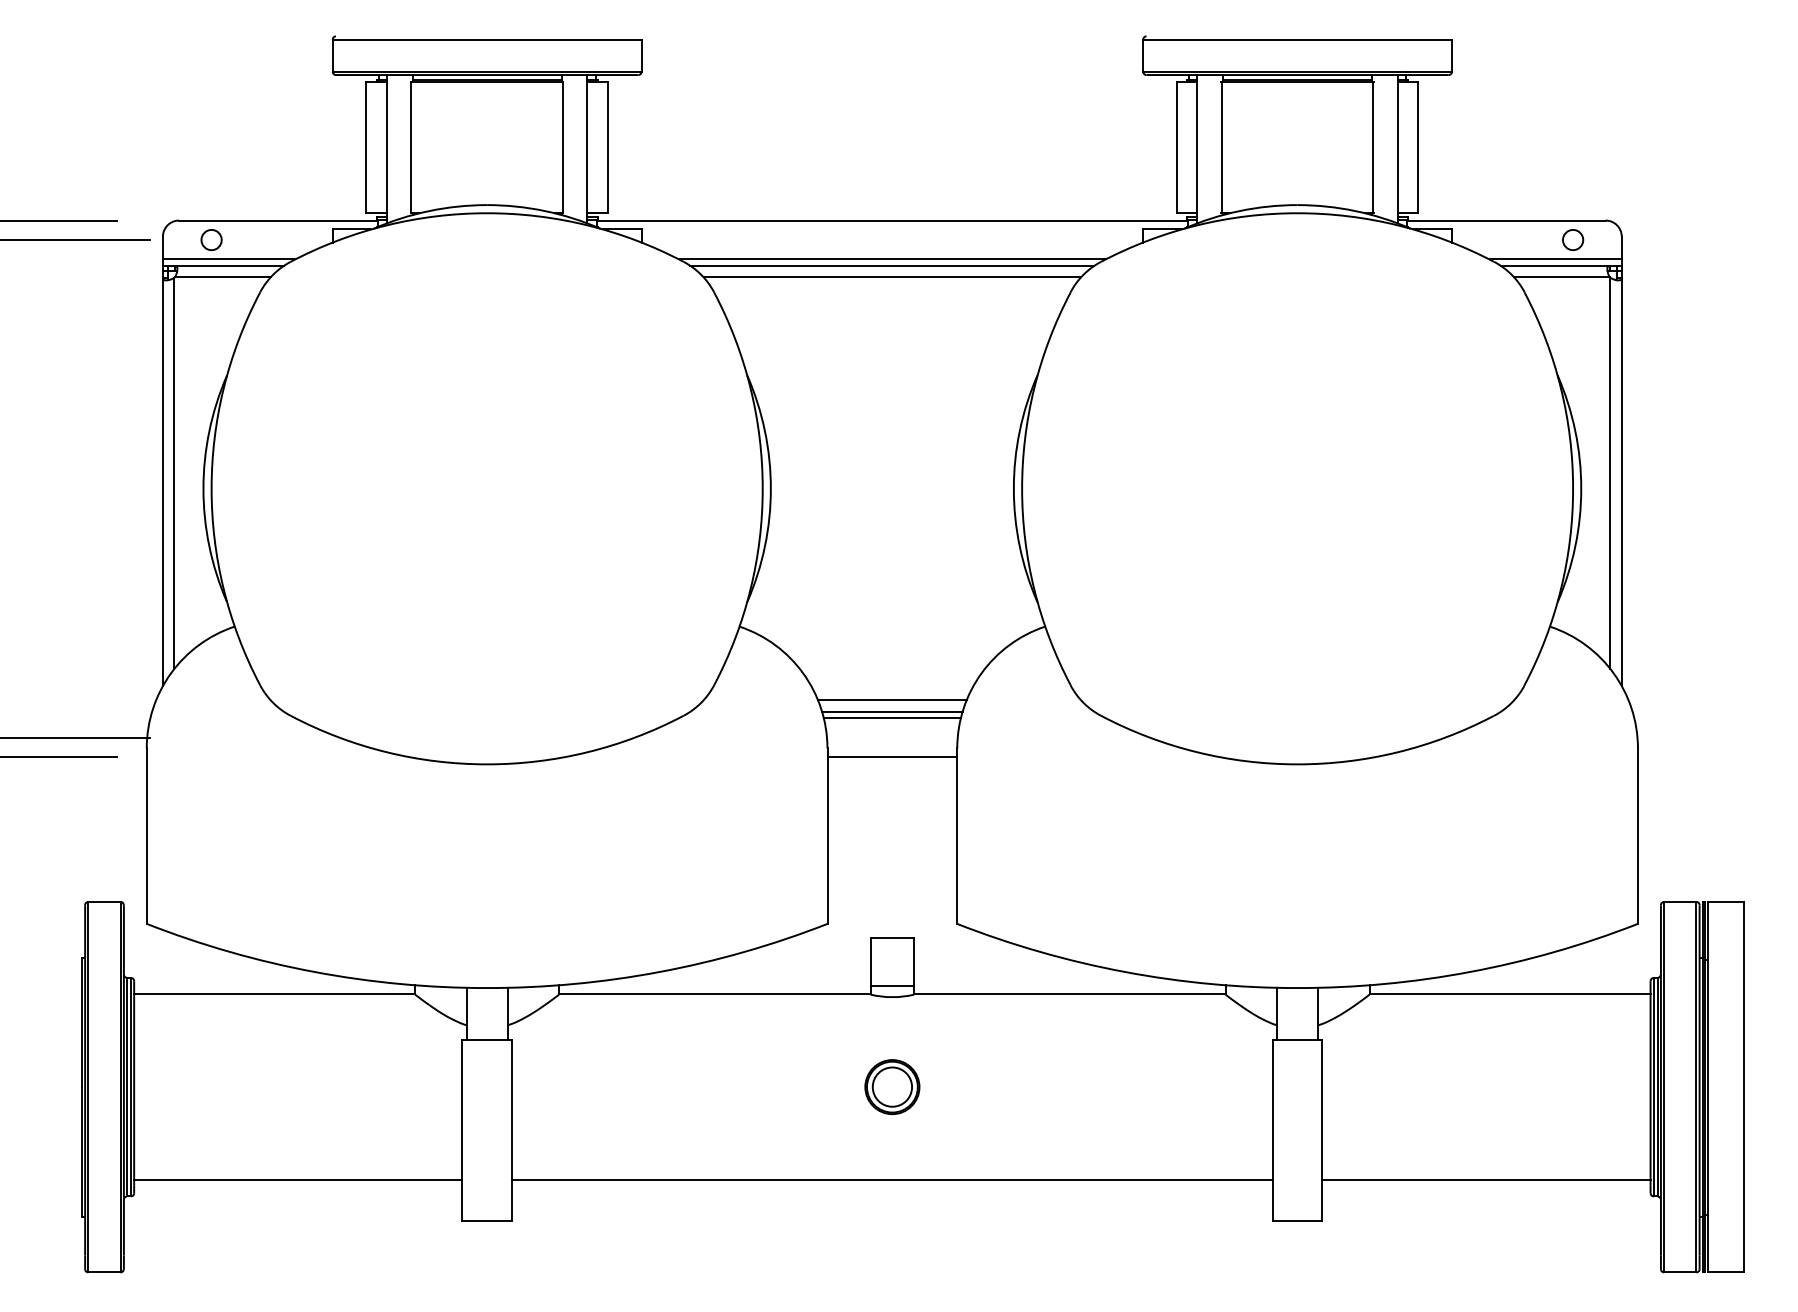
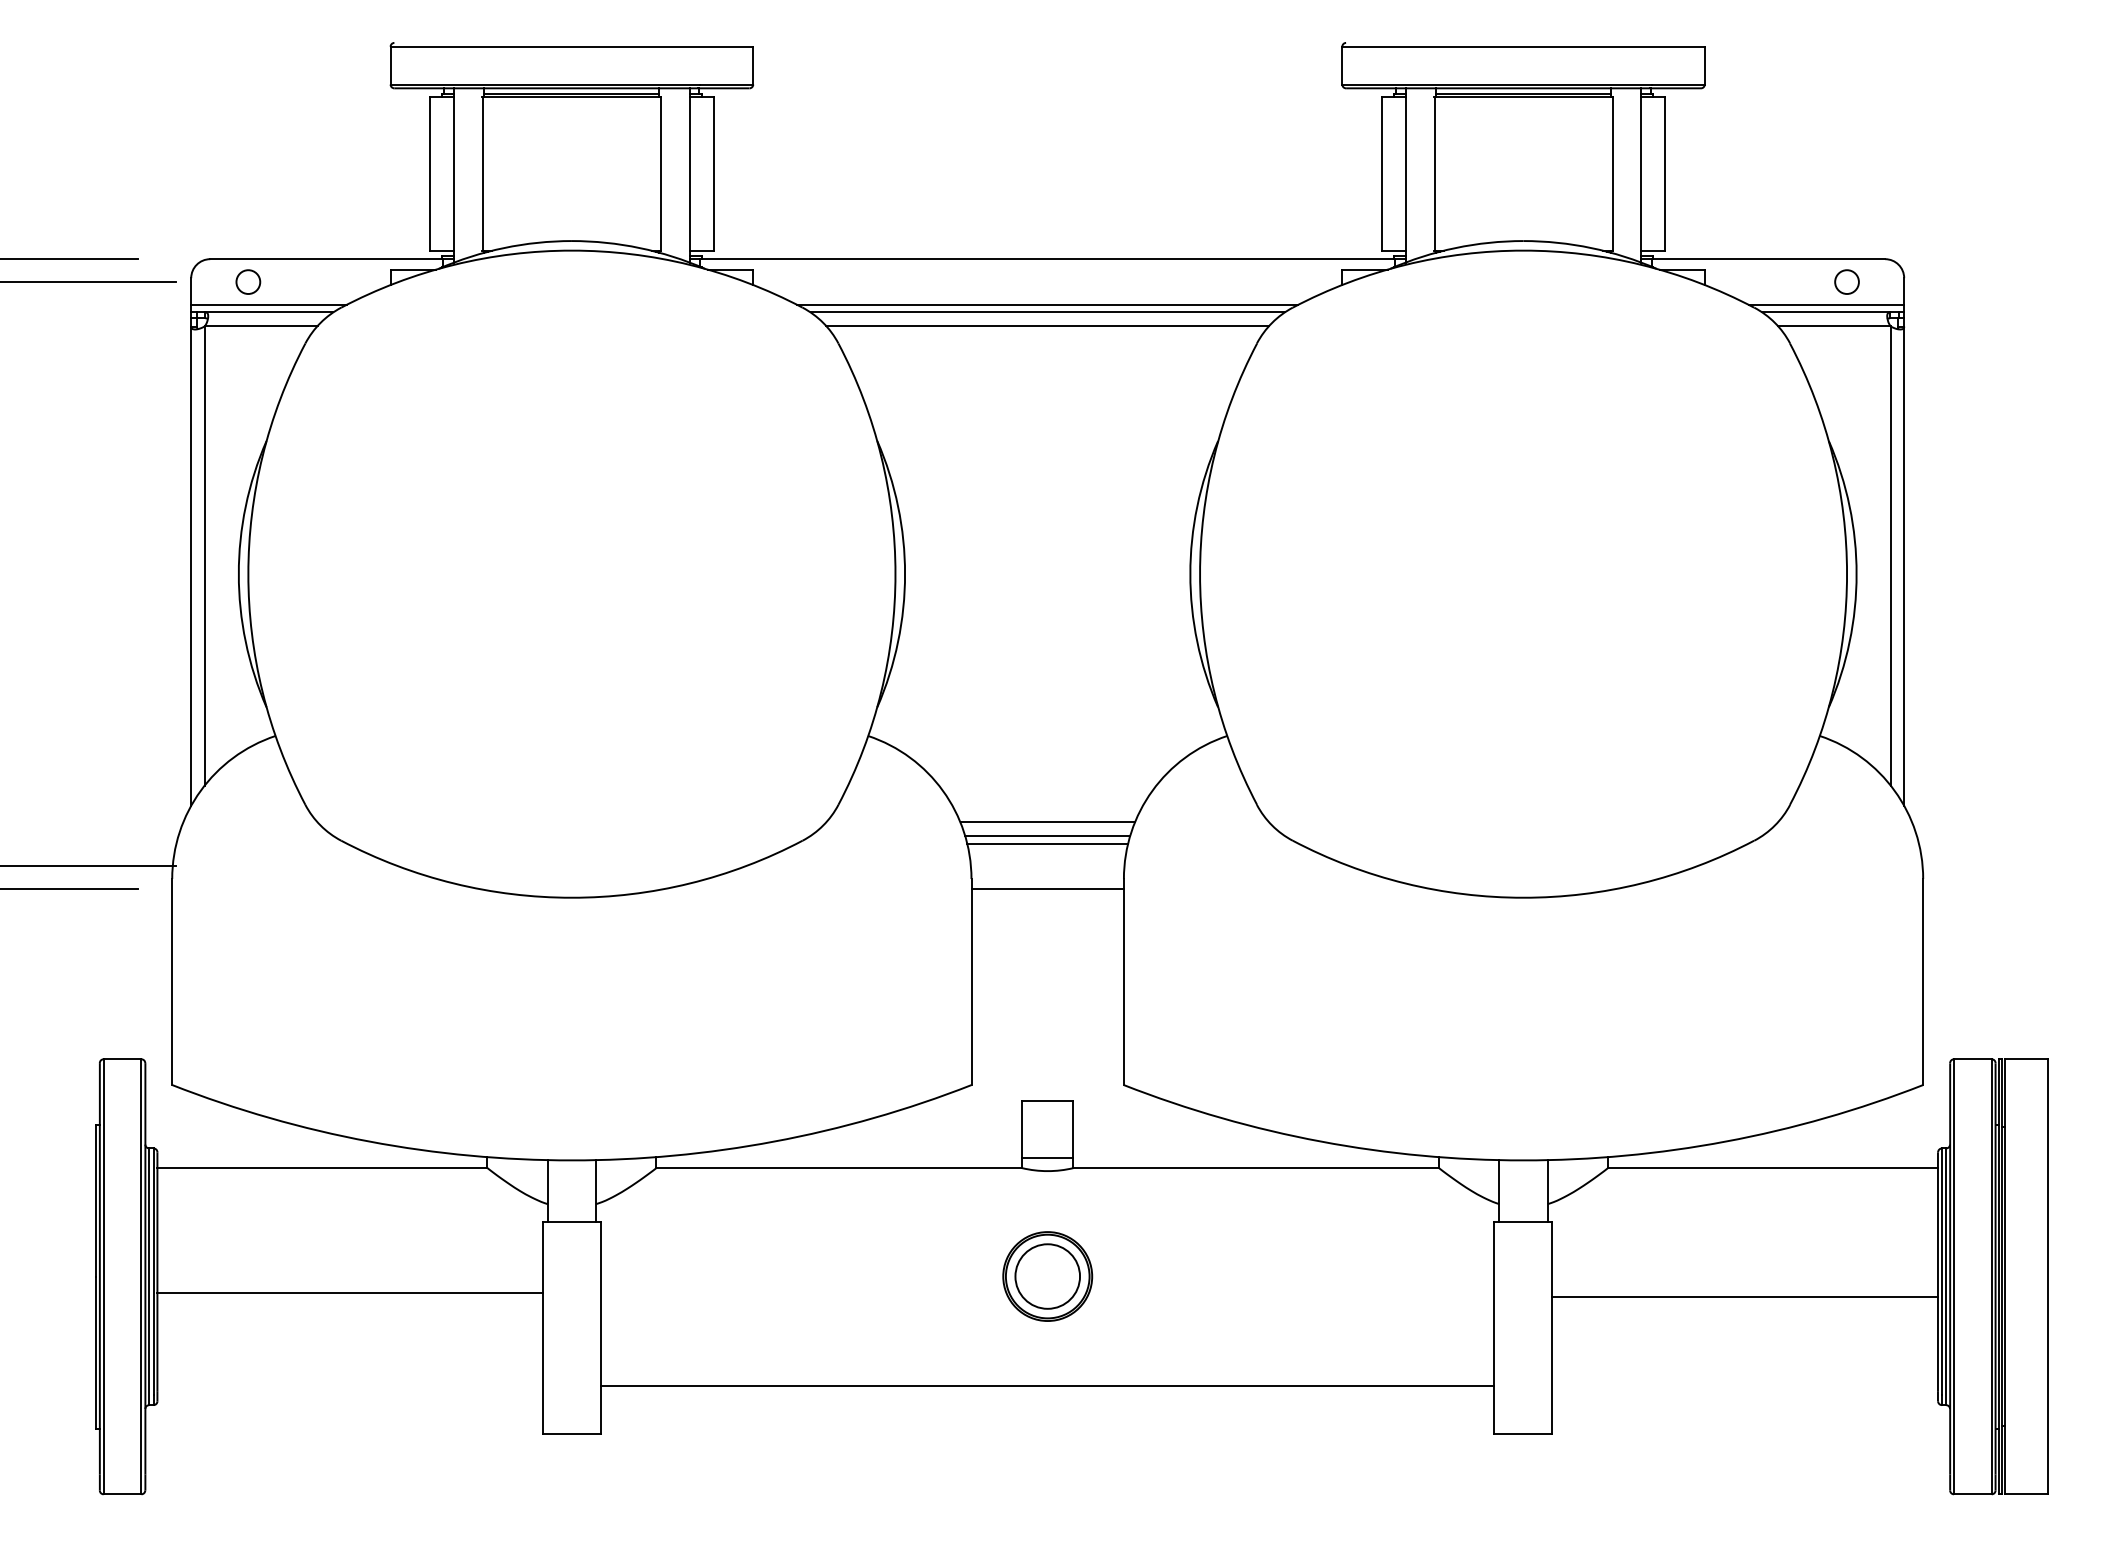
part: (892, 1087) -> (1047, 1277), size x1.4
line: (298, 1179) -> (350, 1292), moved
line: (1486, 1179) -> (1745, 1297), moved

